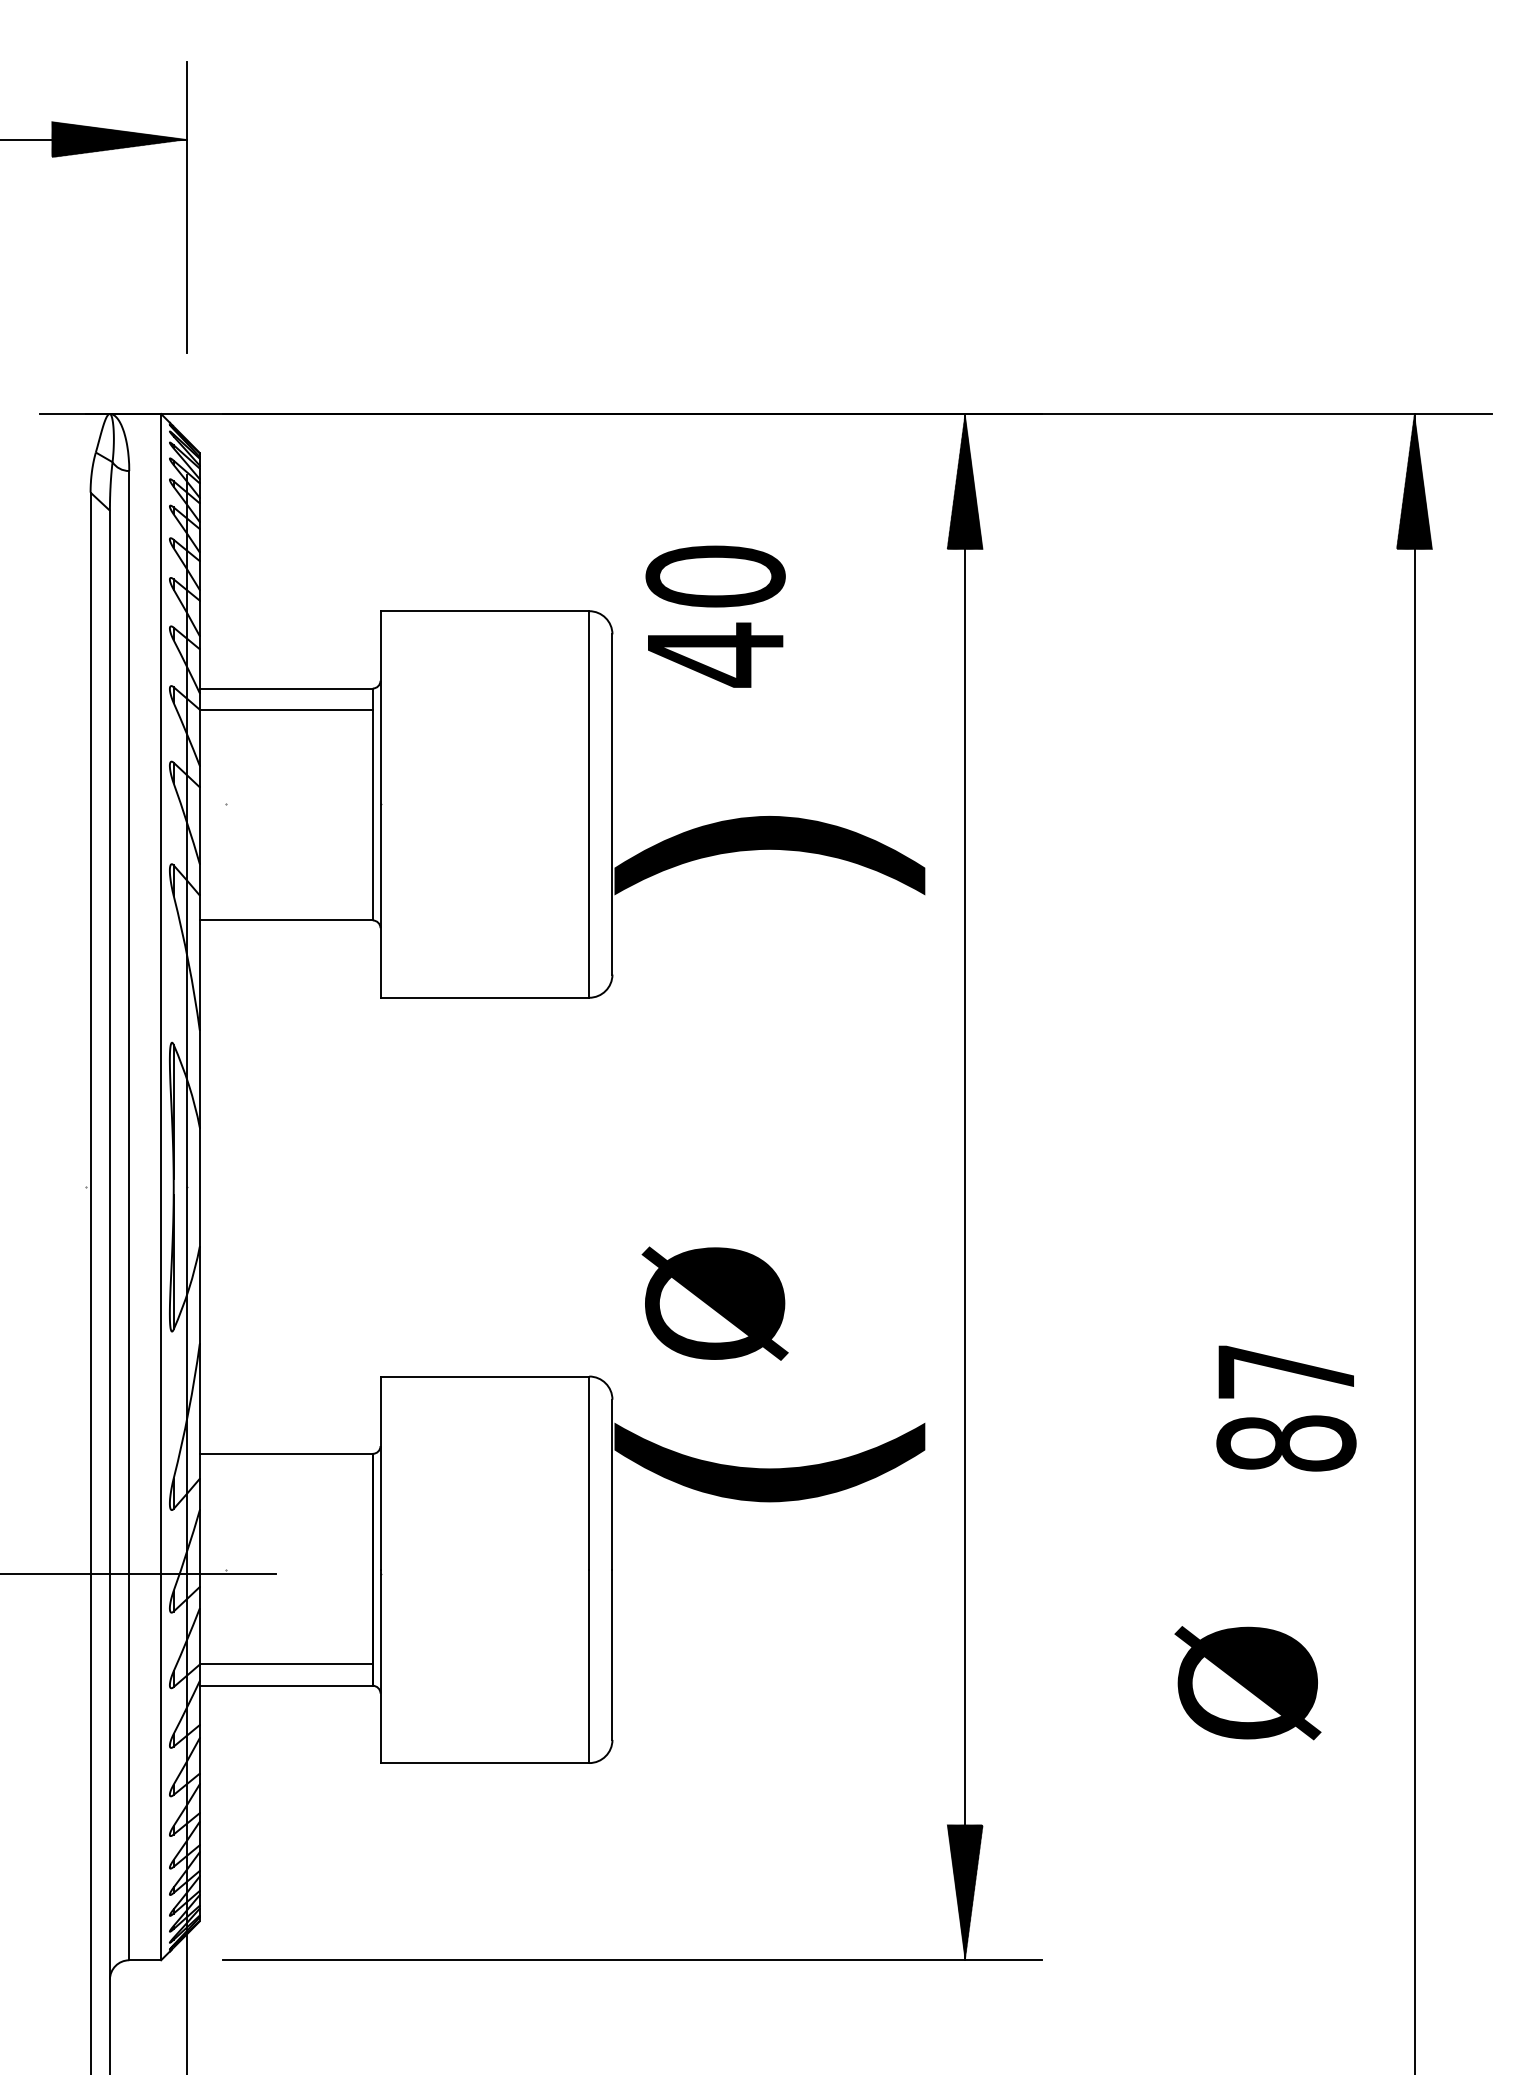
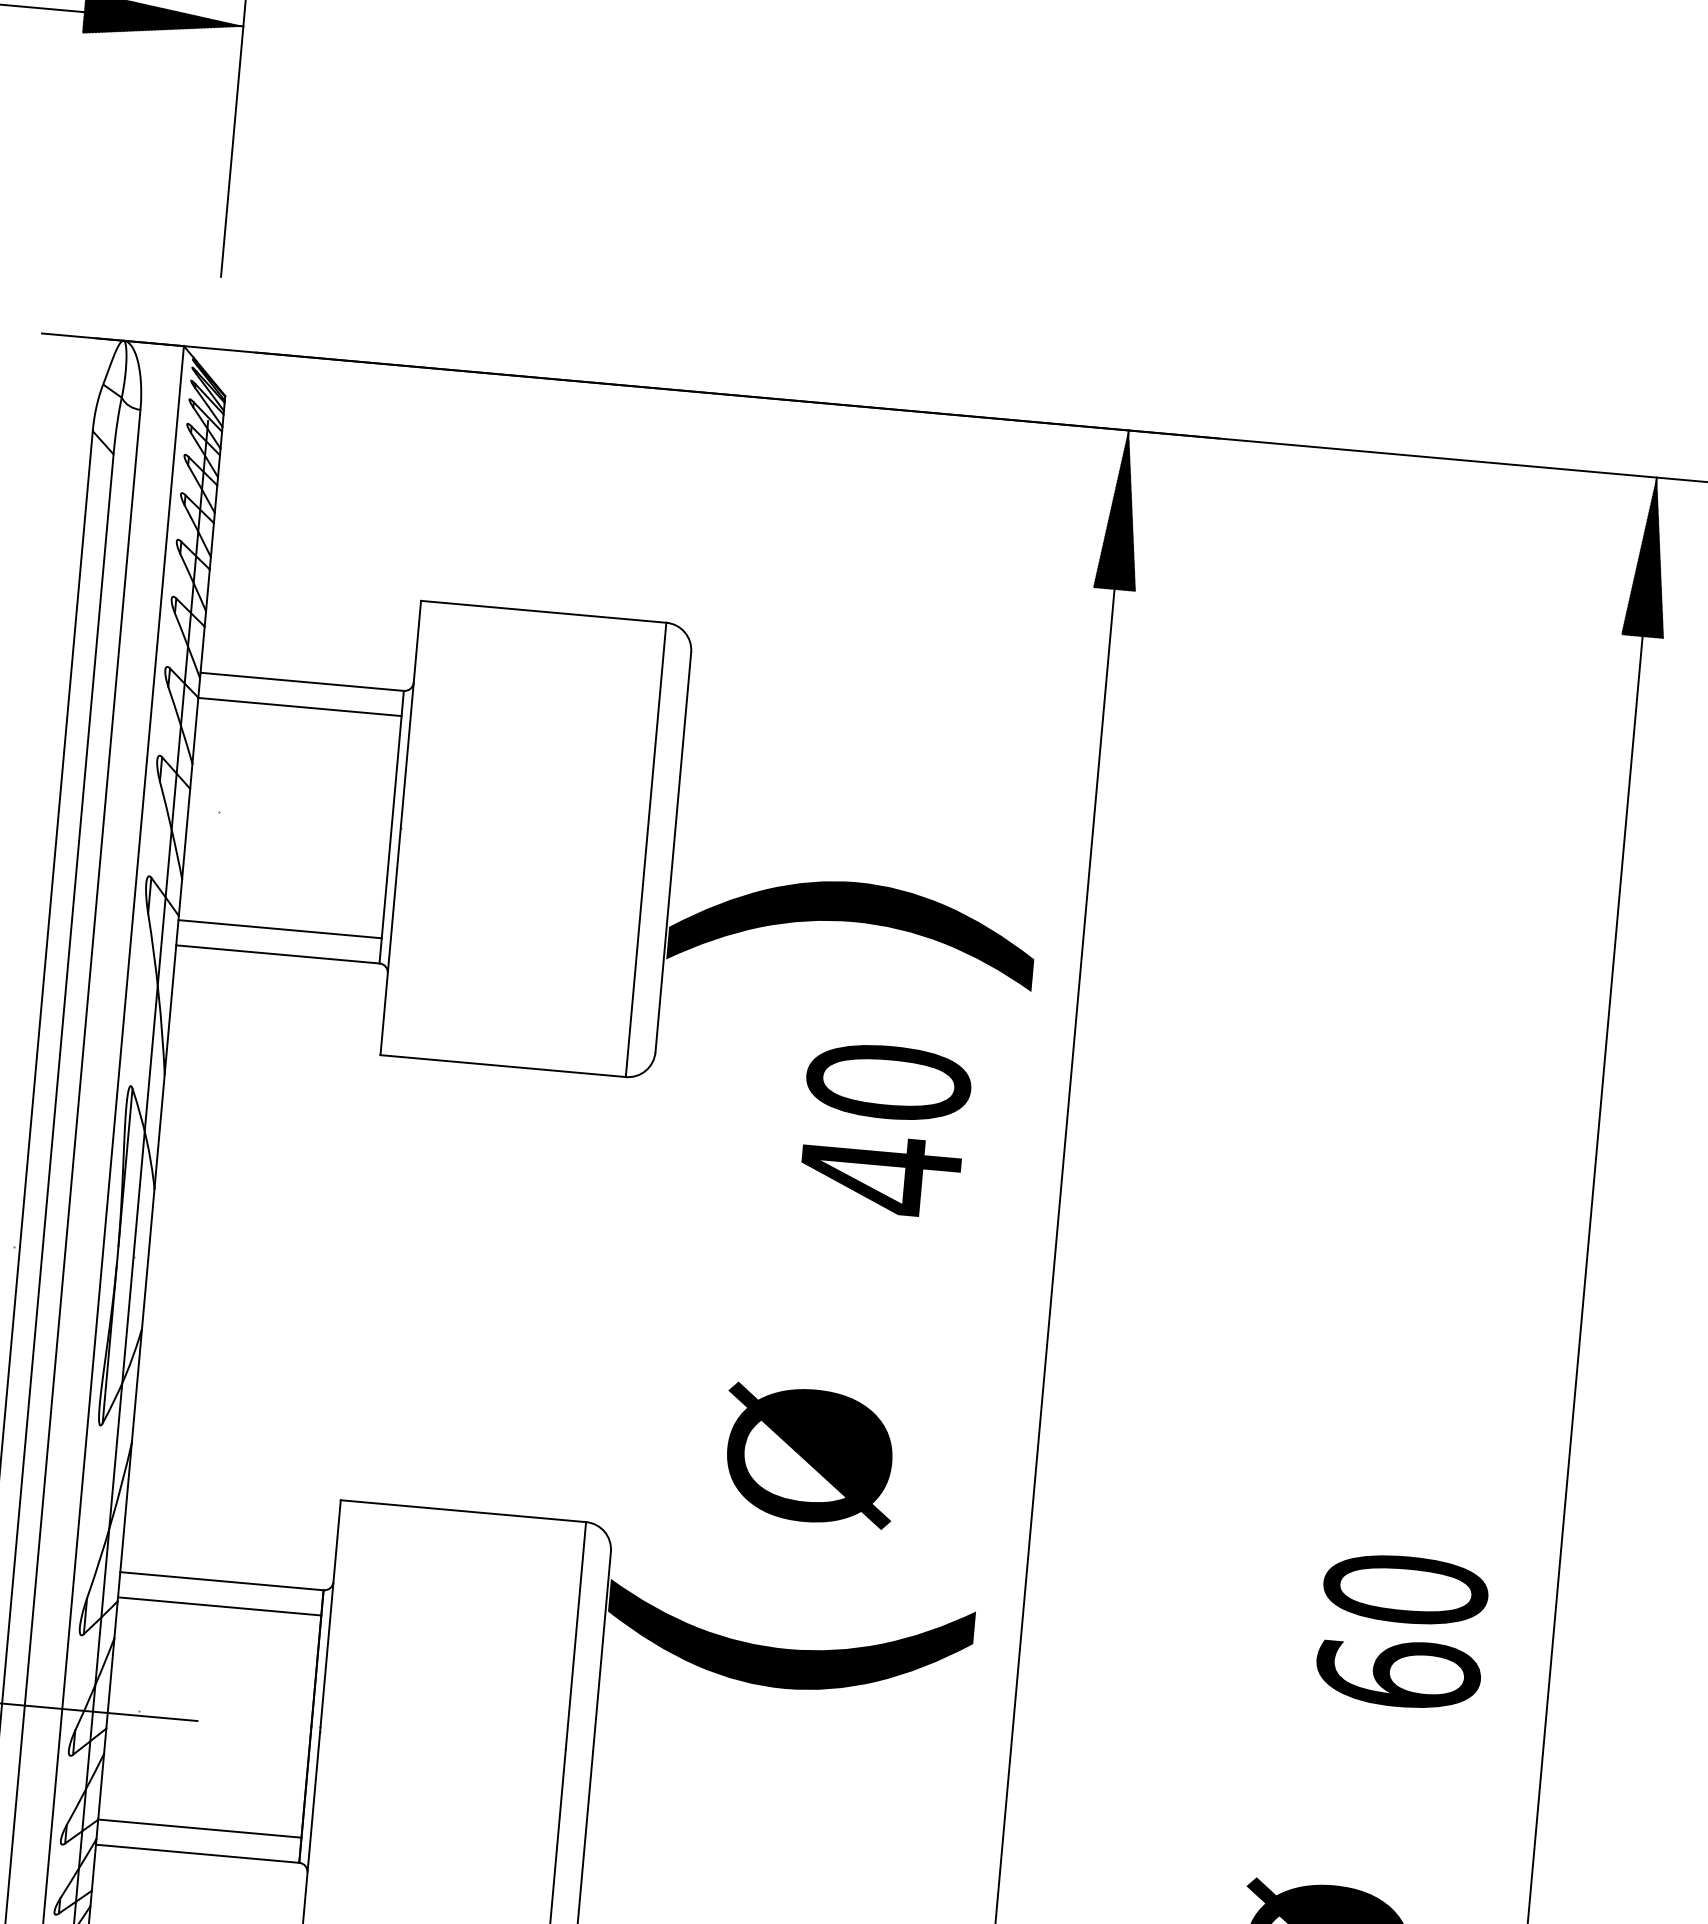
text: (715, 616) -> (884, 1129), moved
line: (285, 899) -> (279, 929), added
text: (714, 1303) -> (809, 1455), moved
text: (1286, 1407) -> (1402, 1631), 87 -> 60
line: (285, 1475) -> (218, 1606), added

